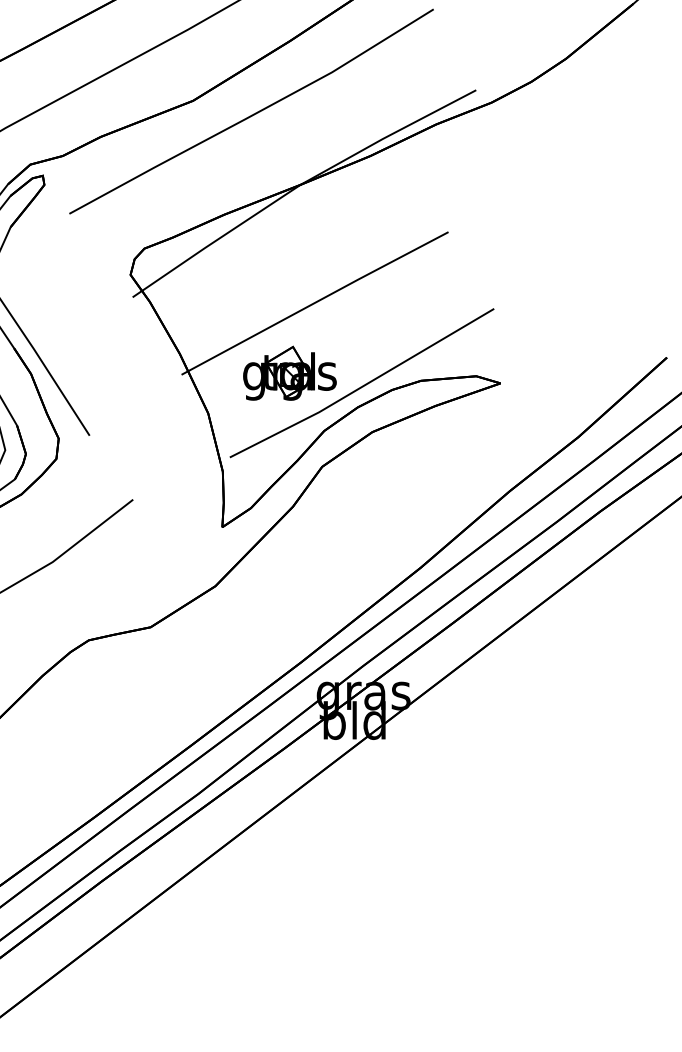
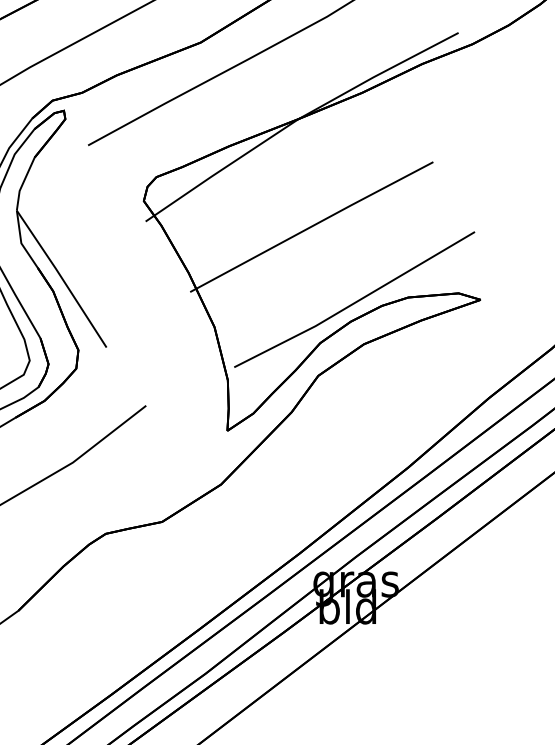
part: (289, 372) -> (288, 289), removed

